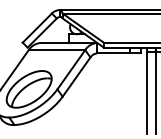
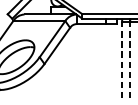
line: (147, 92) -> (122, 60), solid -> dashed
line: (155, 92) -> (130, 60), solid -> dashed

